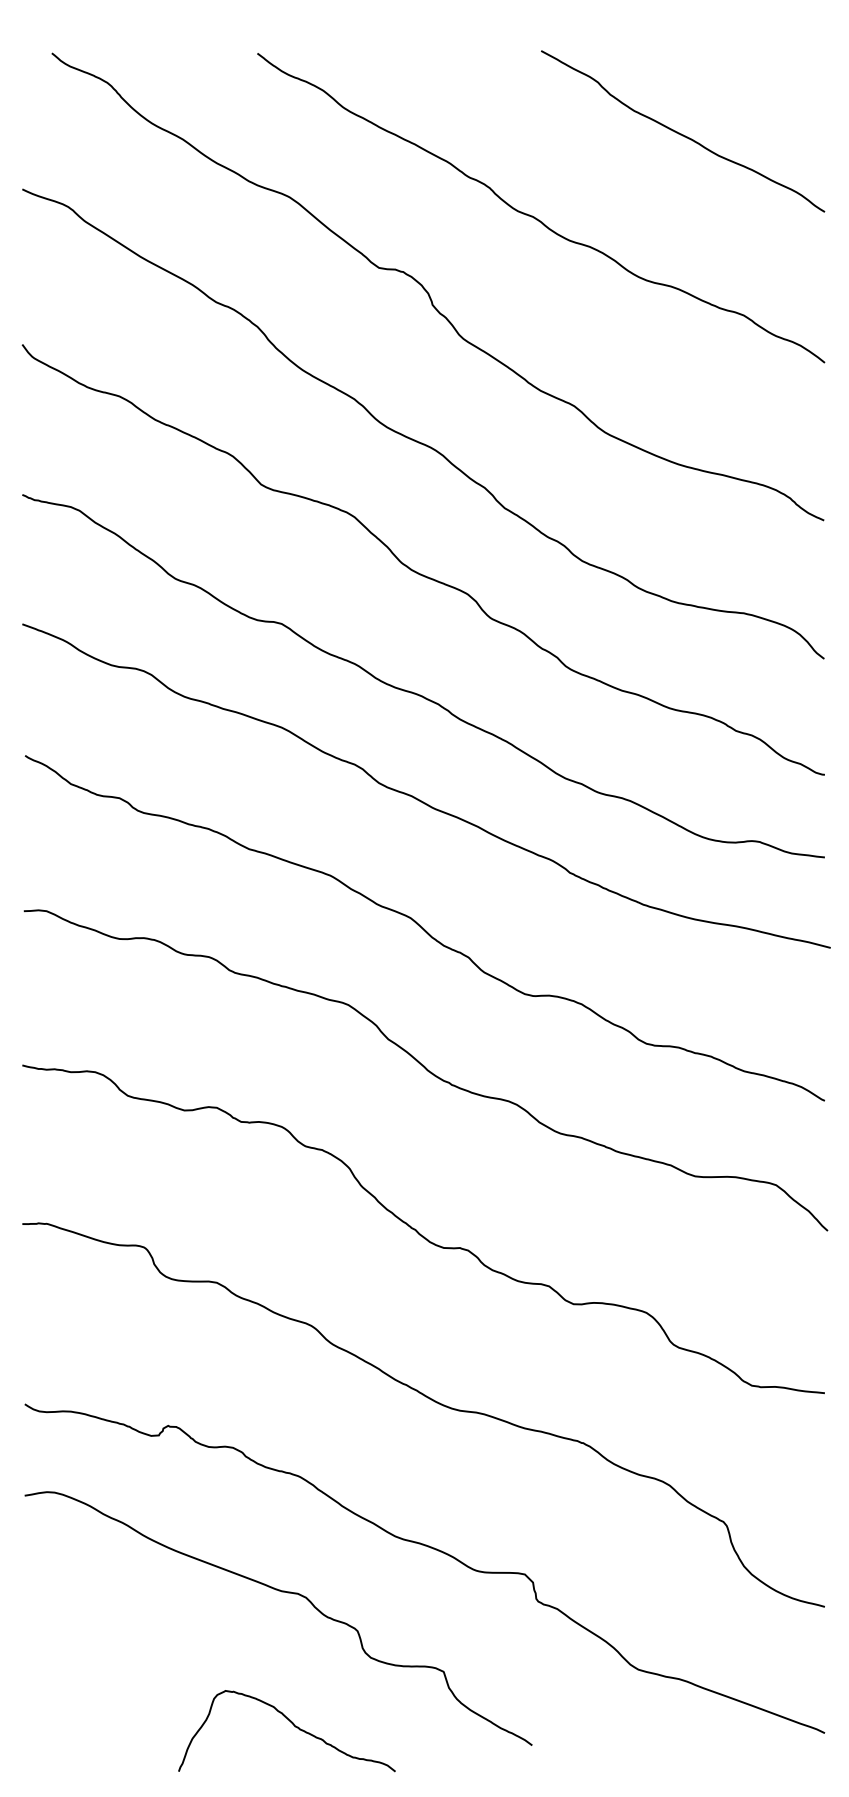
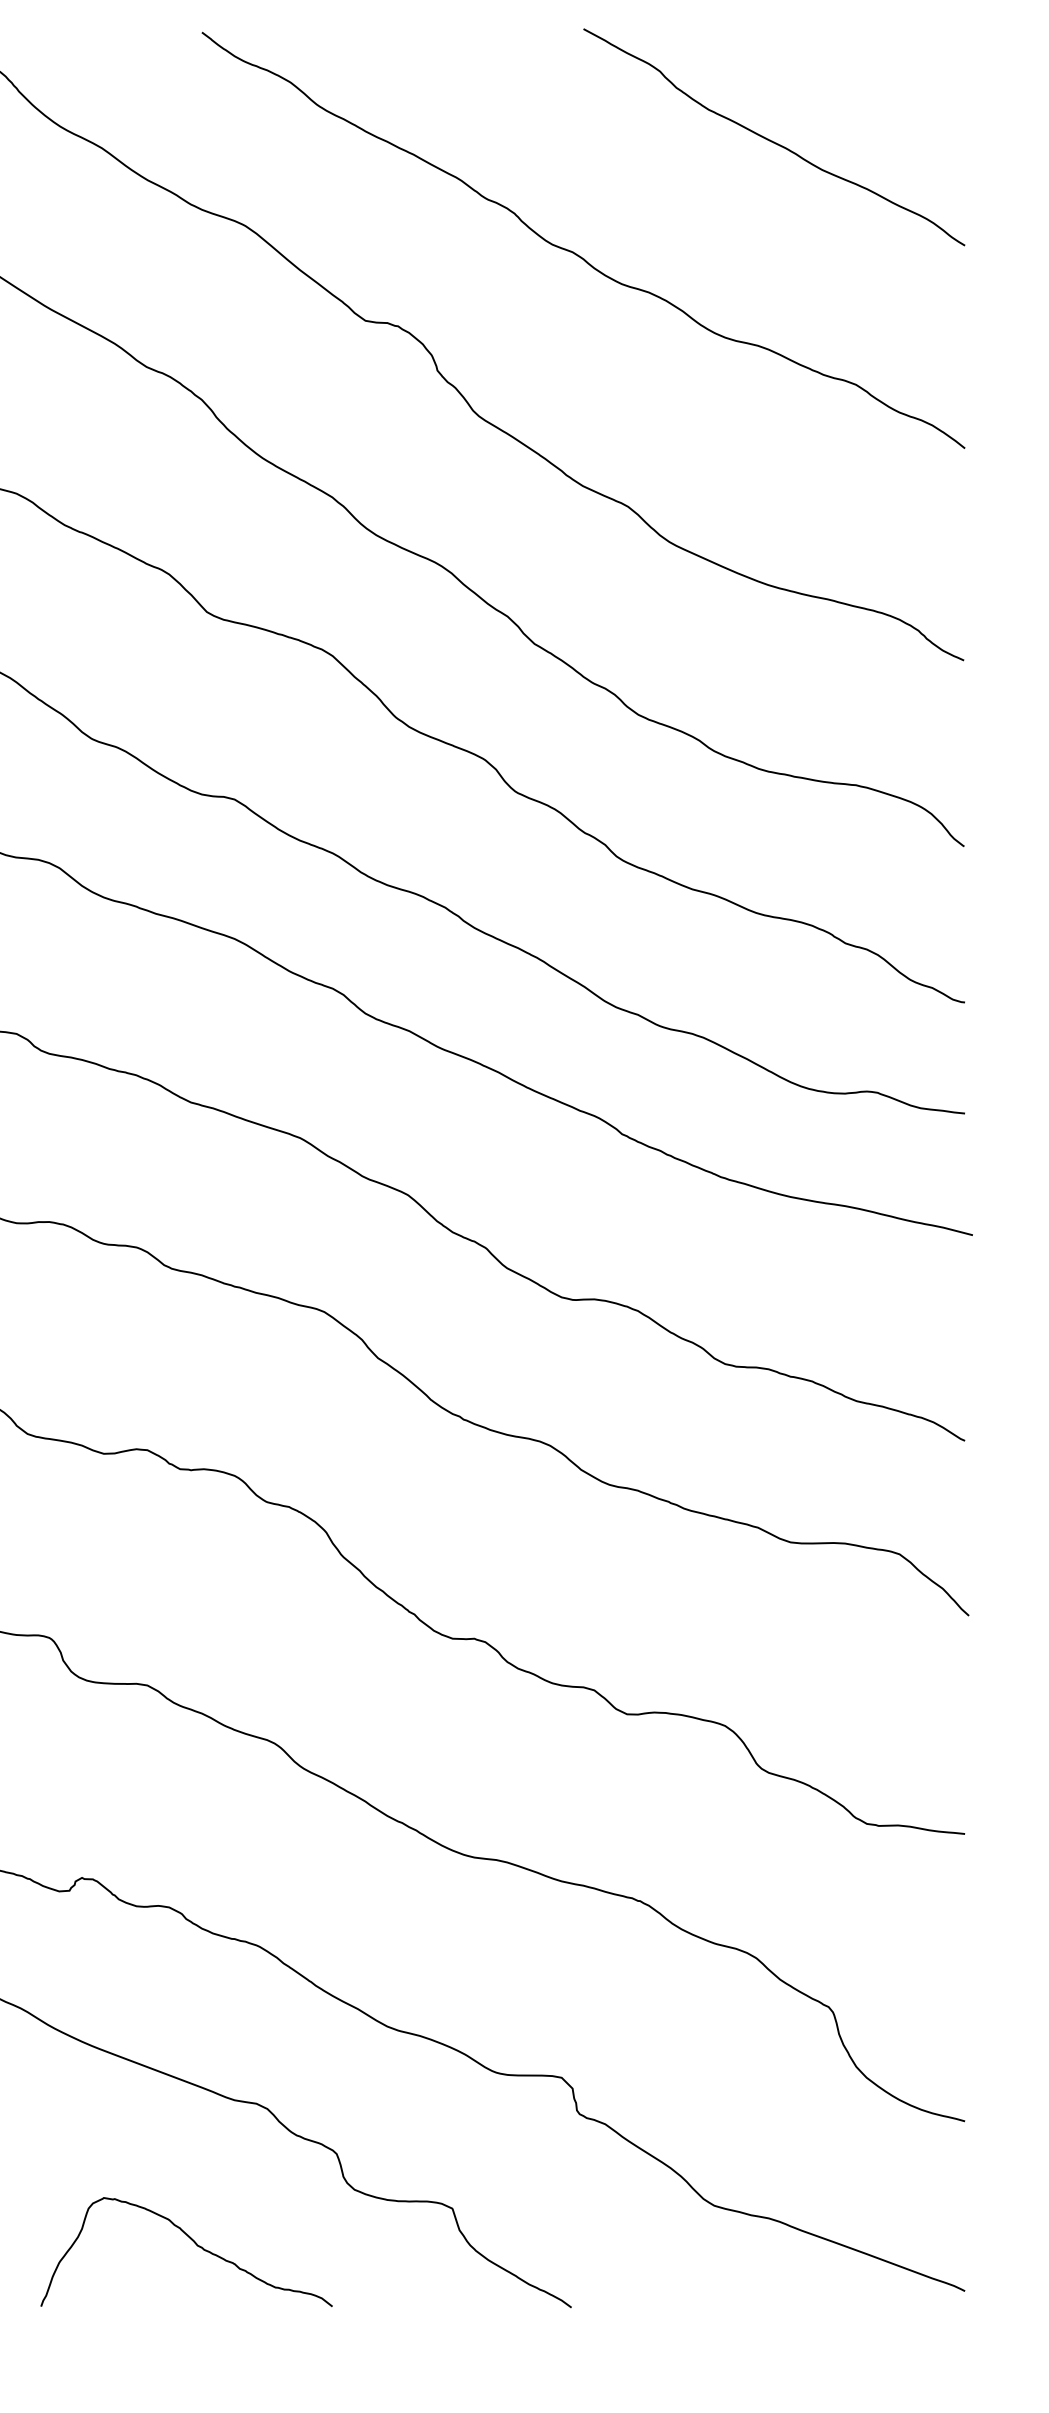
curve: (292, 1724) -> (193, 2243), moved

